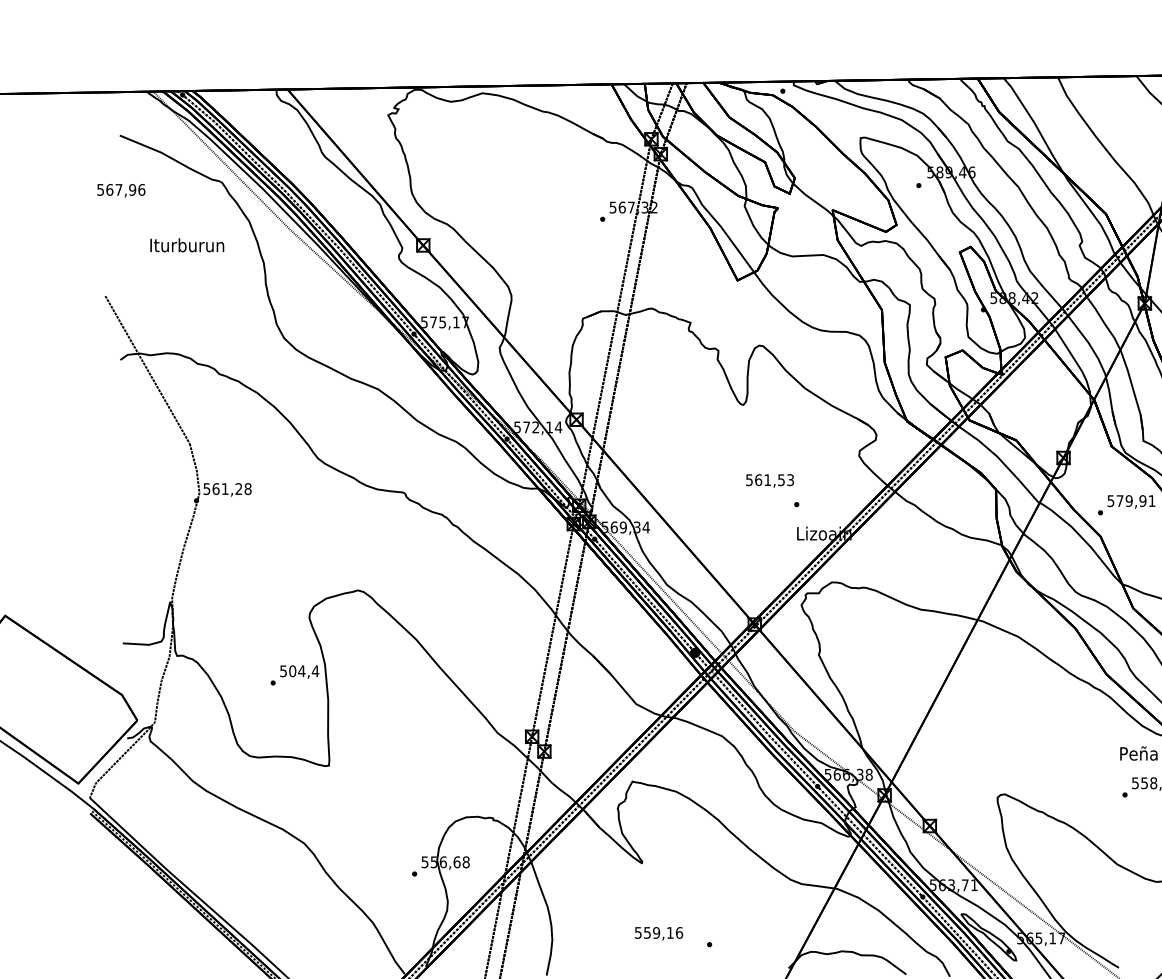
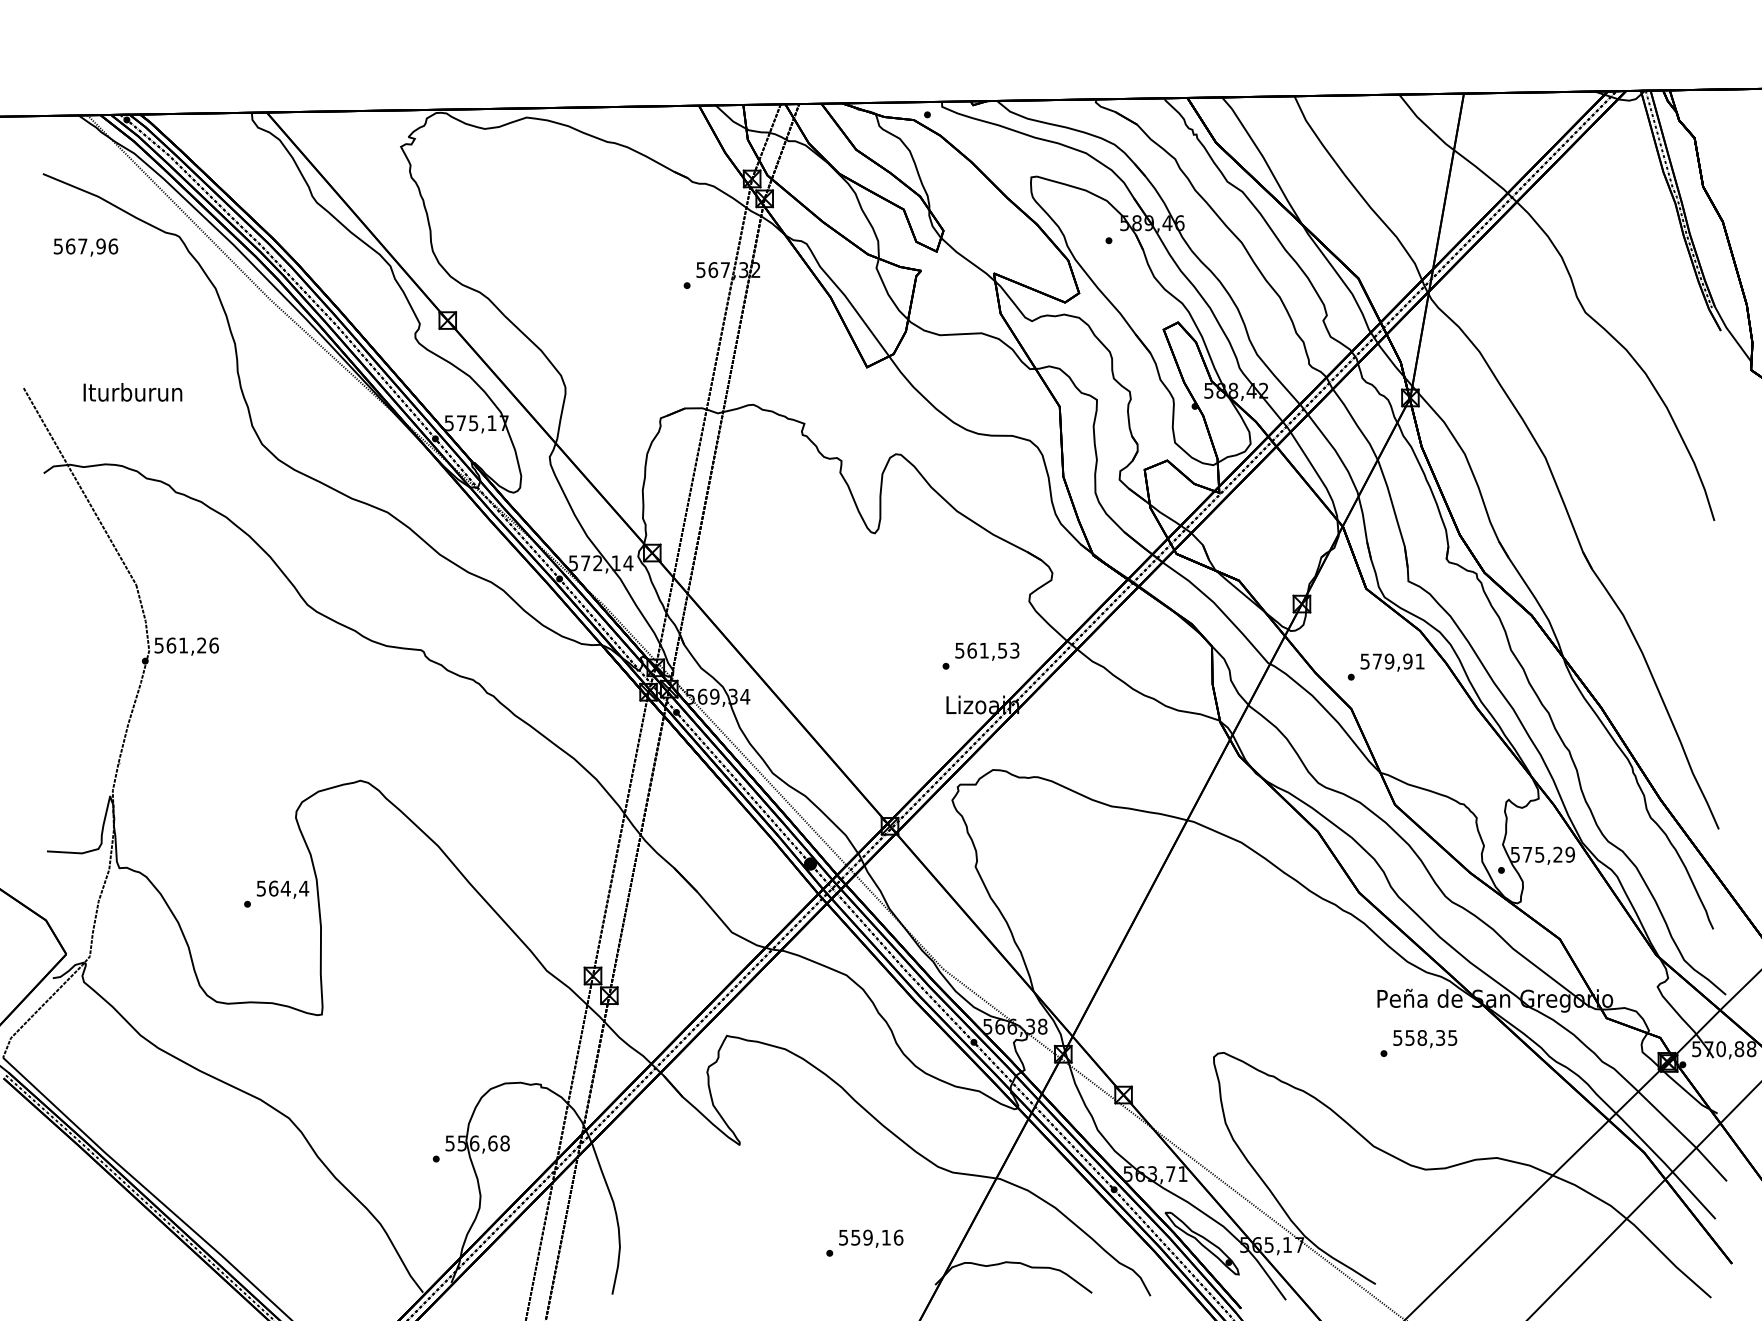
text: (120, 190) -> (85, 247), moved
text: (186, 245) -> (132, 392), moved
text: (770, 480) -> (987, 651), moved
text: (247, 489) -> (213, 645), 561,28 -> 561,26
text: (292, 671) -> (273, 888), 504,4 -> 564,4
text: (659, 933) -> (871, 1238), moved

